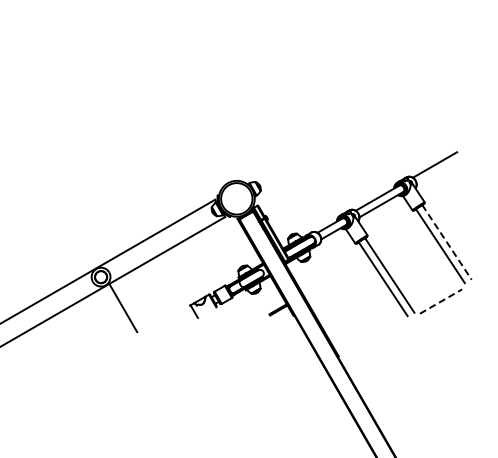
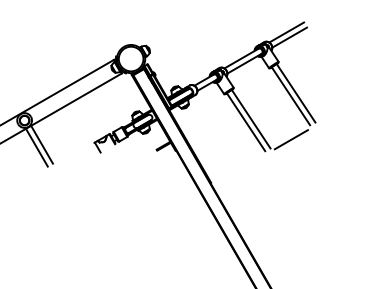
line: (438, 171) -> (289, 37), added
line: (446, 242) -> (295, 93), dashed -> solid
line: (441, 301) -> (291, 139), dashed -> solid
line: (116, 311) -> (36, 147), added

